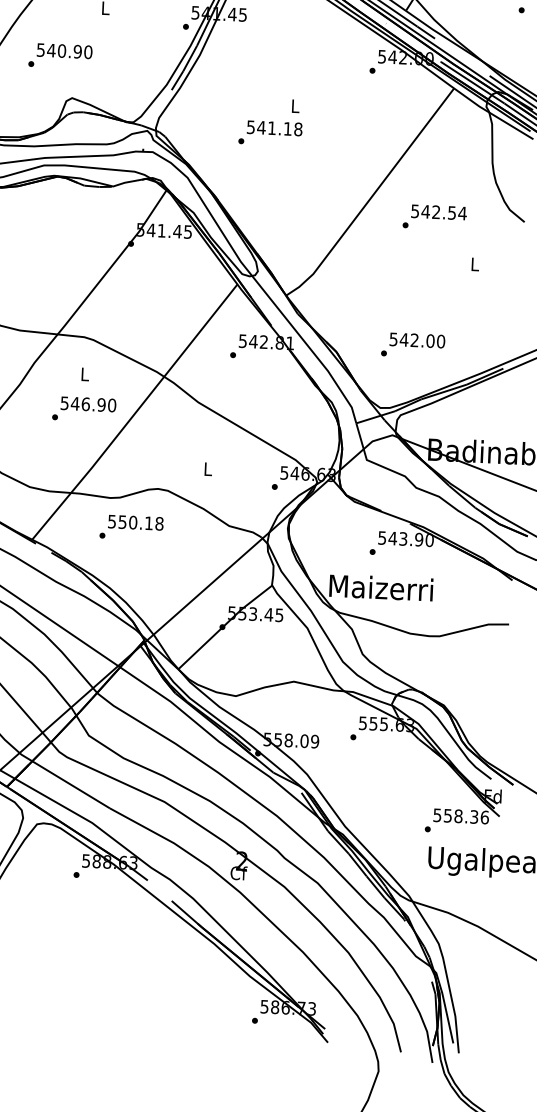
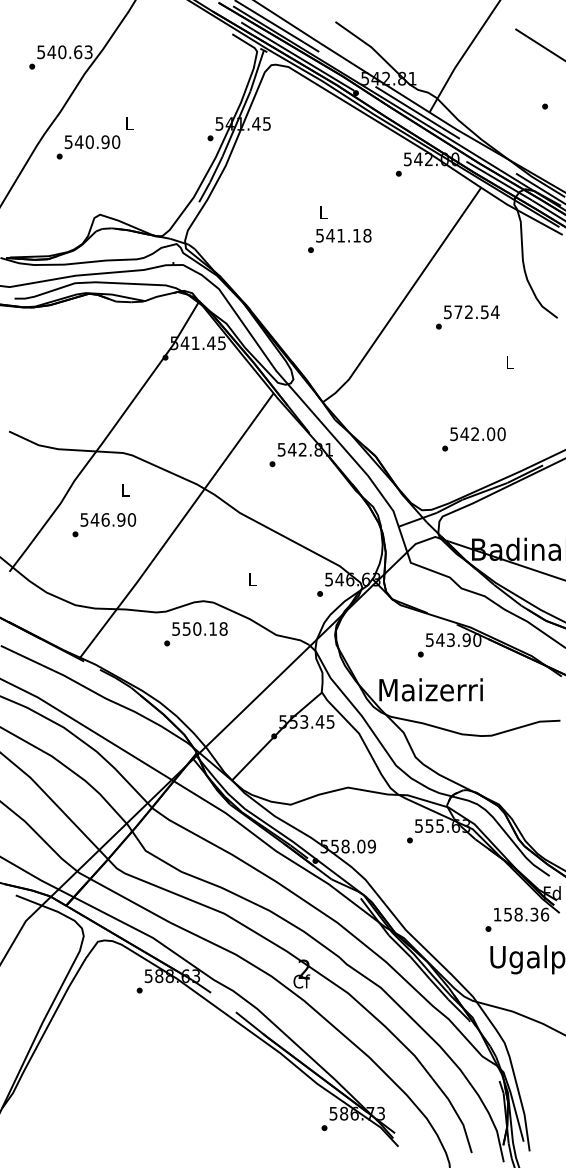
text: (60, 56) -> (88, 147), moved
text: (270, 132) -> (339, 240), moved
text: (425, 211) -> (458, 311), 542.54 -> 572.54
text: (412, 345) -> (473, 439), moved
text: (84, 409) -> (104, 525), moved
text: (131, 528) -> (195, 634), moved
text: (437, 815) -> (497, 914), 558.36 -> 158.36

